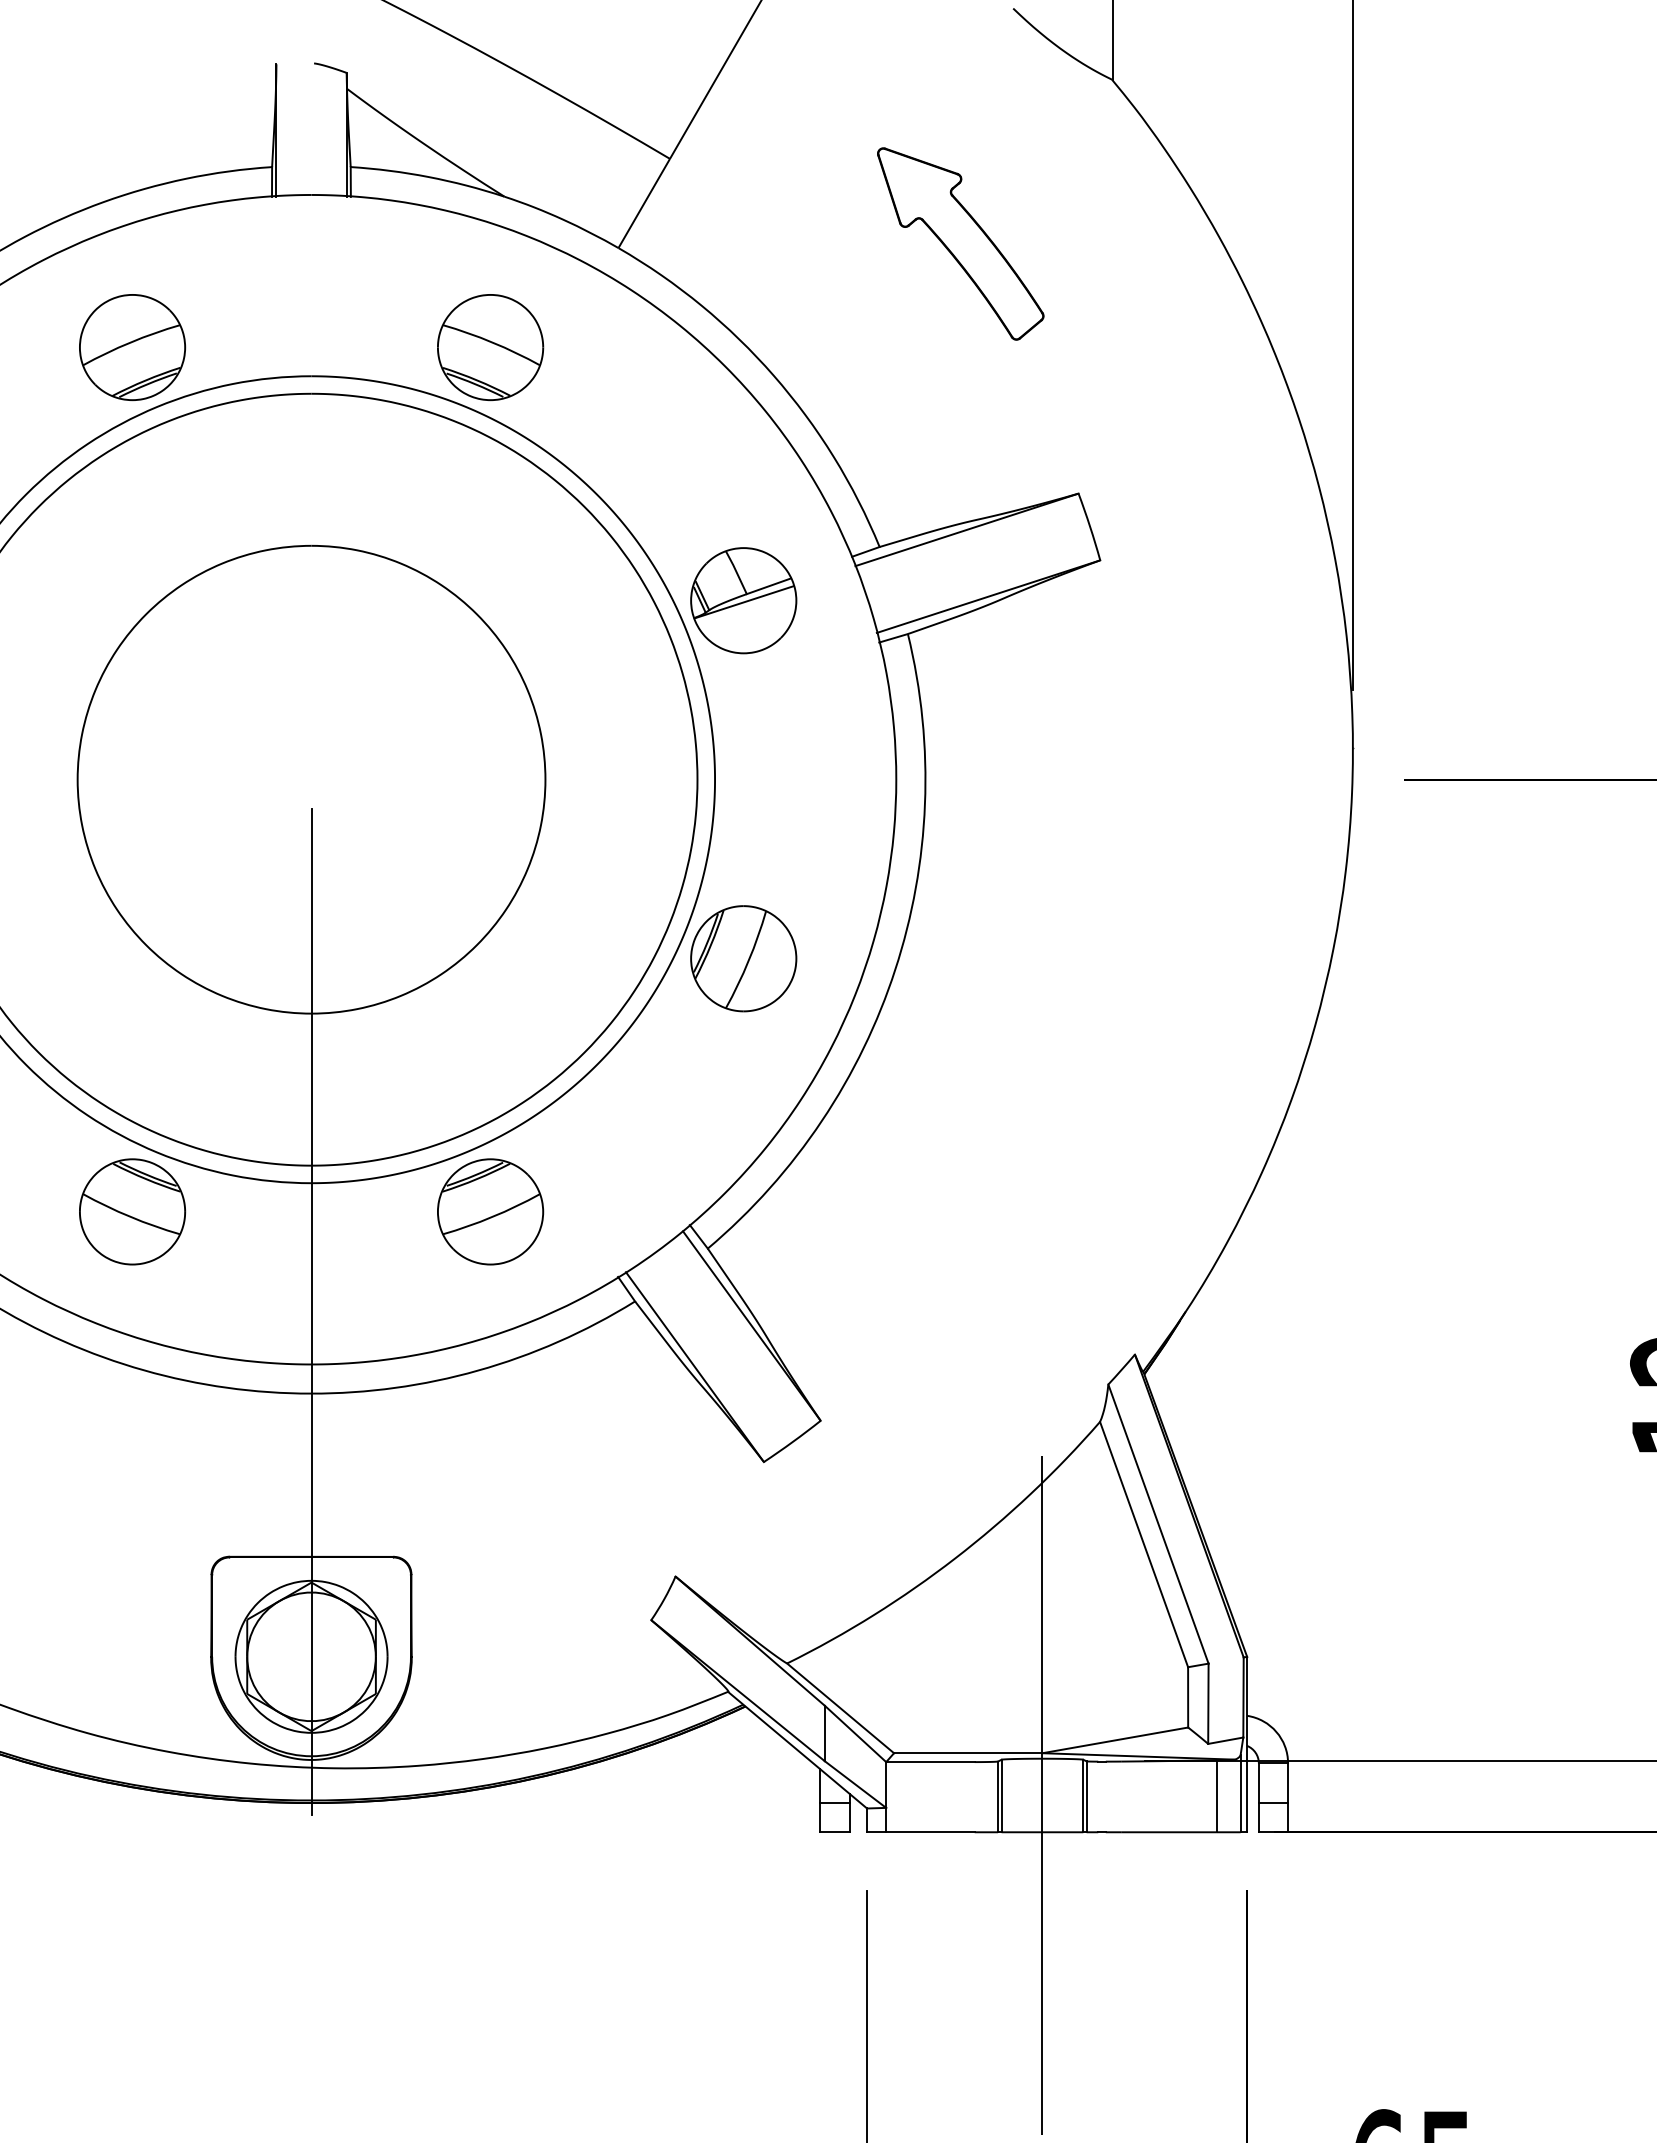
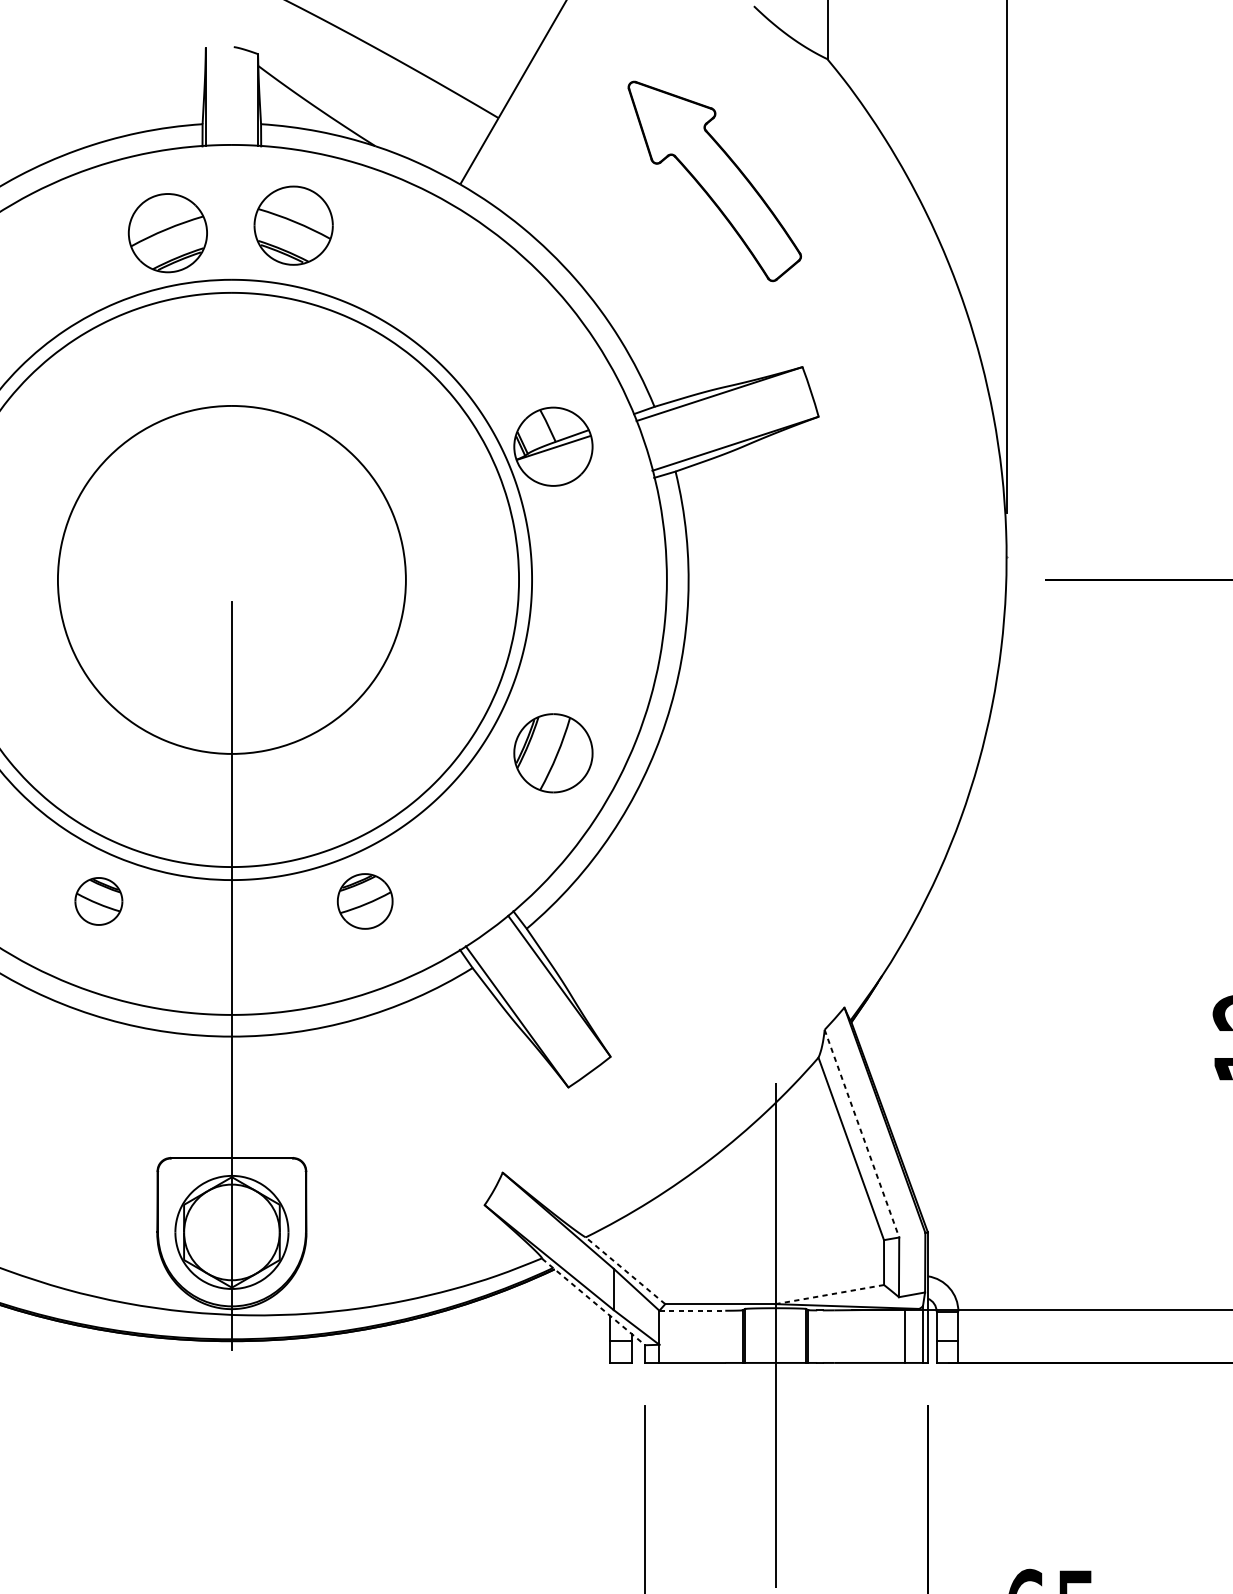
part: (960, 243) -> (714, 181), size x1.4
part: (132, 347) -> (167, 233), moved
part: (490, 347) -> (293, 225), moved
part: (743, 958) -> (553, 753), moved
part: (132, 1211) -> (98, 901), size x0.6
part: (490, 1211) -> (365, 901), size x0.7
line: (1158, 1524) -> (861, 1133), solid -> dashed
line: (840, 1708) -> (625, 1270), solid -> dashed
line: (1115, 1740) -> (829, 1294), solid -> dashed
line: (798, 1750) -> (594, 1302), solid -> dashed
line: (930, 1762) -> (692, 1311), solid -> dashed

